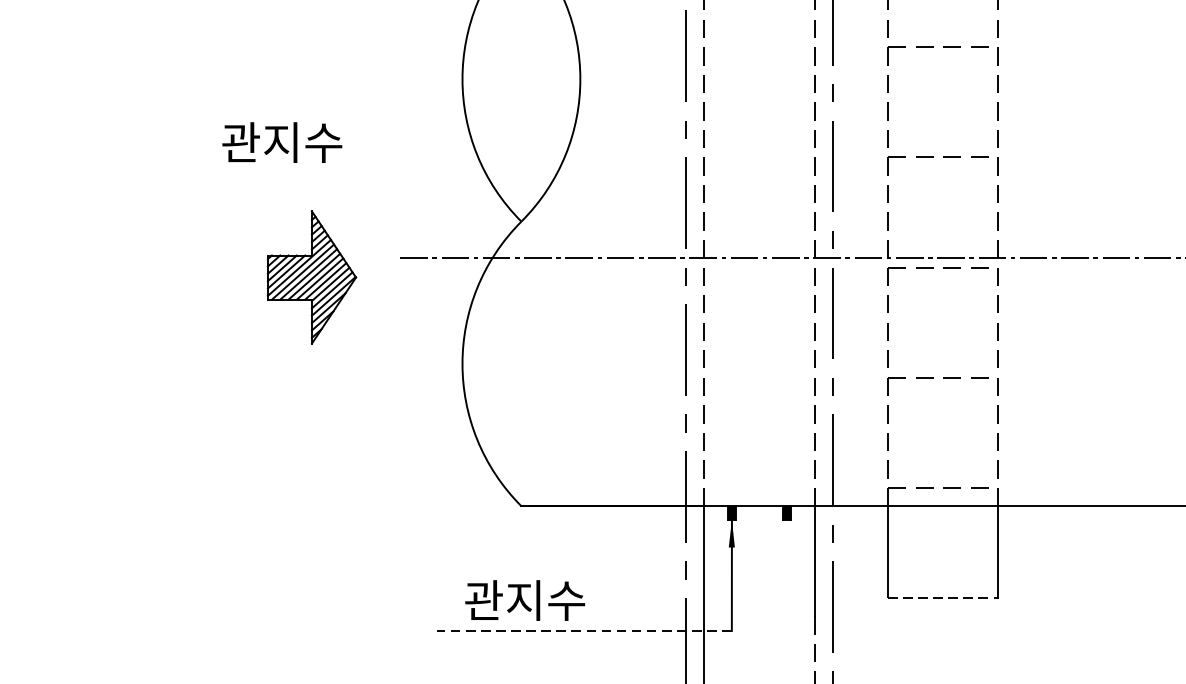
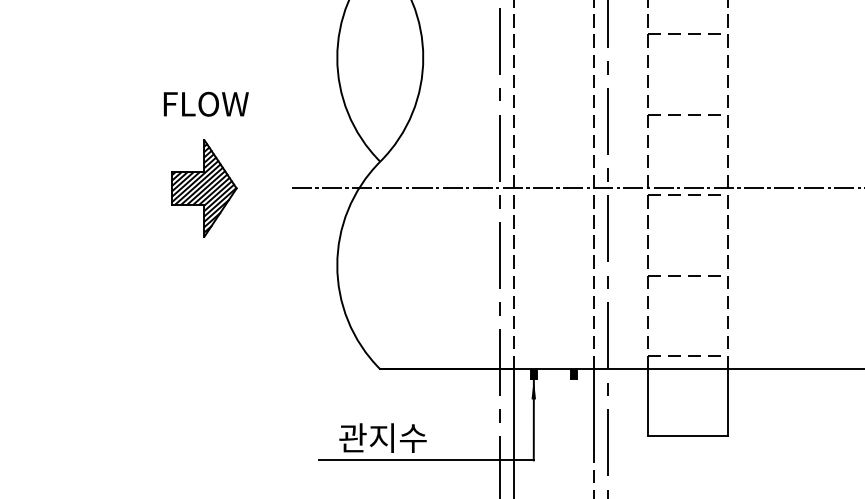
text: (281, 141) -> (205, 103), 관지수 -> FLOW
part: (311, 277) -> (204, 188), moved
line: (943, 598) -> (688, 436), dashed -> solid
line: (583, 631) -> (425, 460), dashed -> solid

